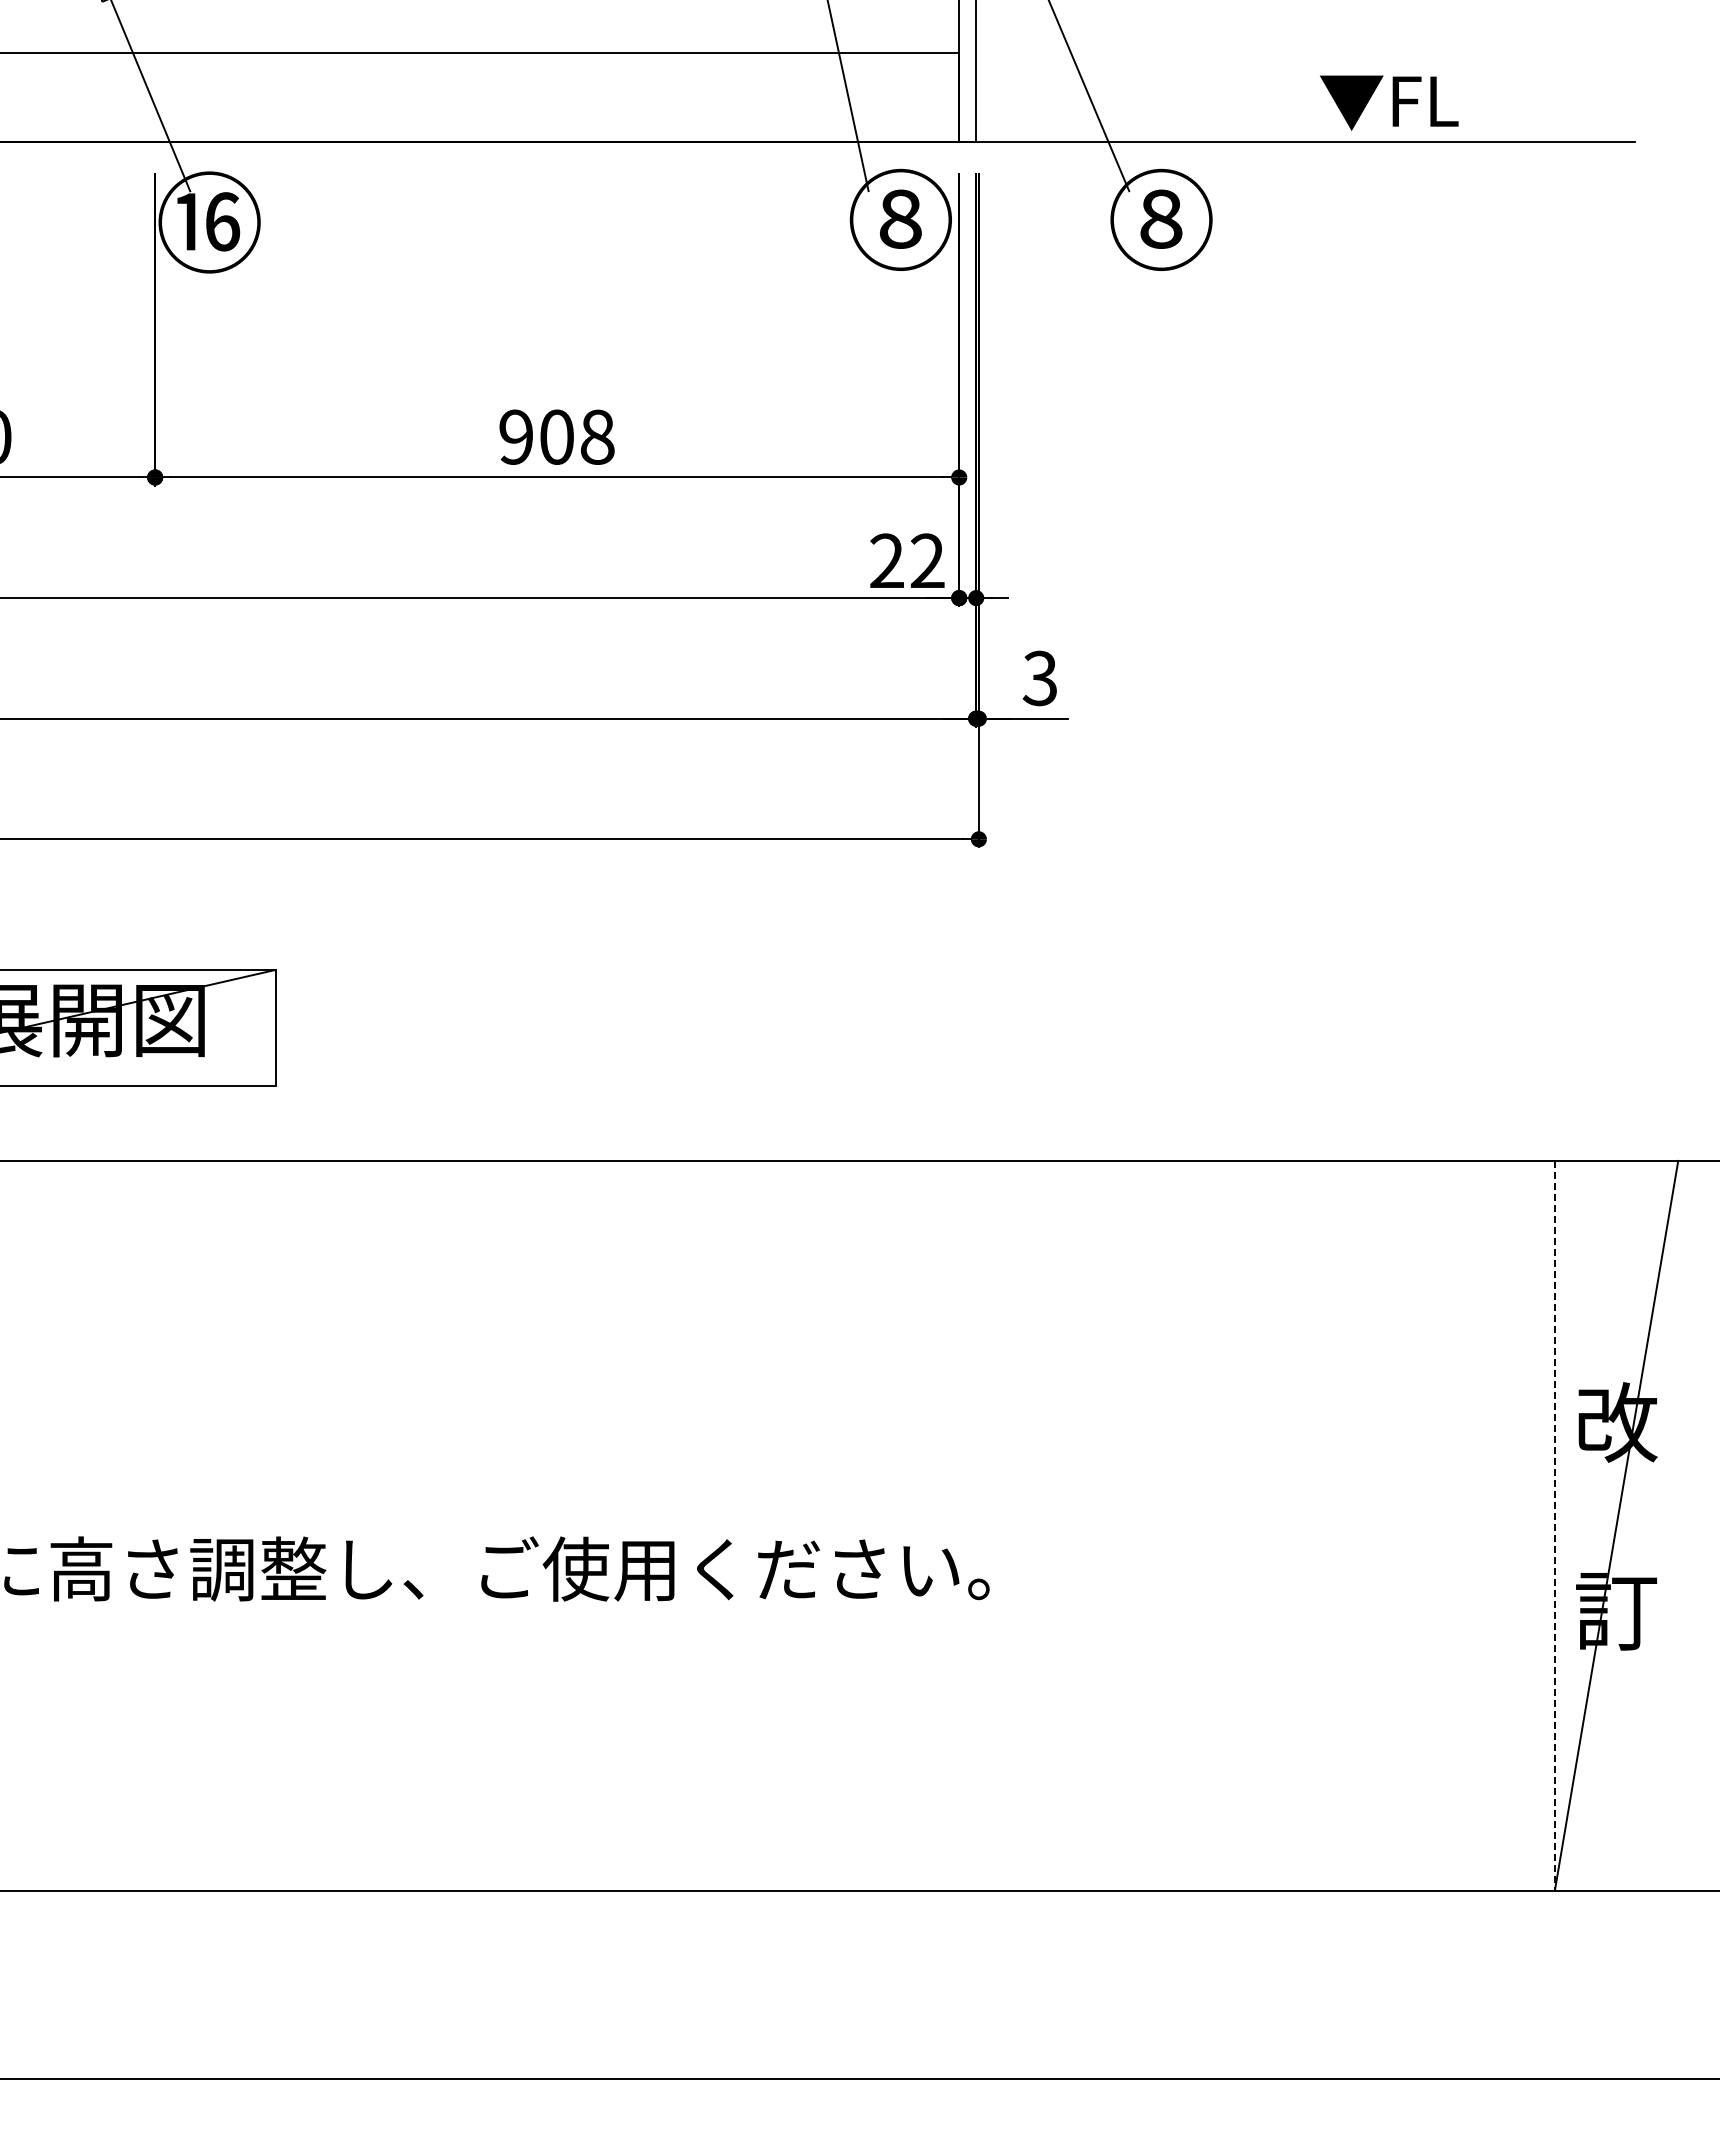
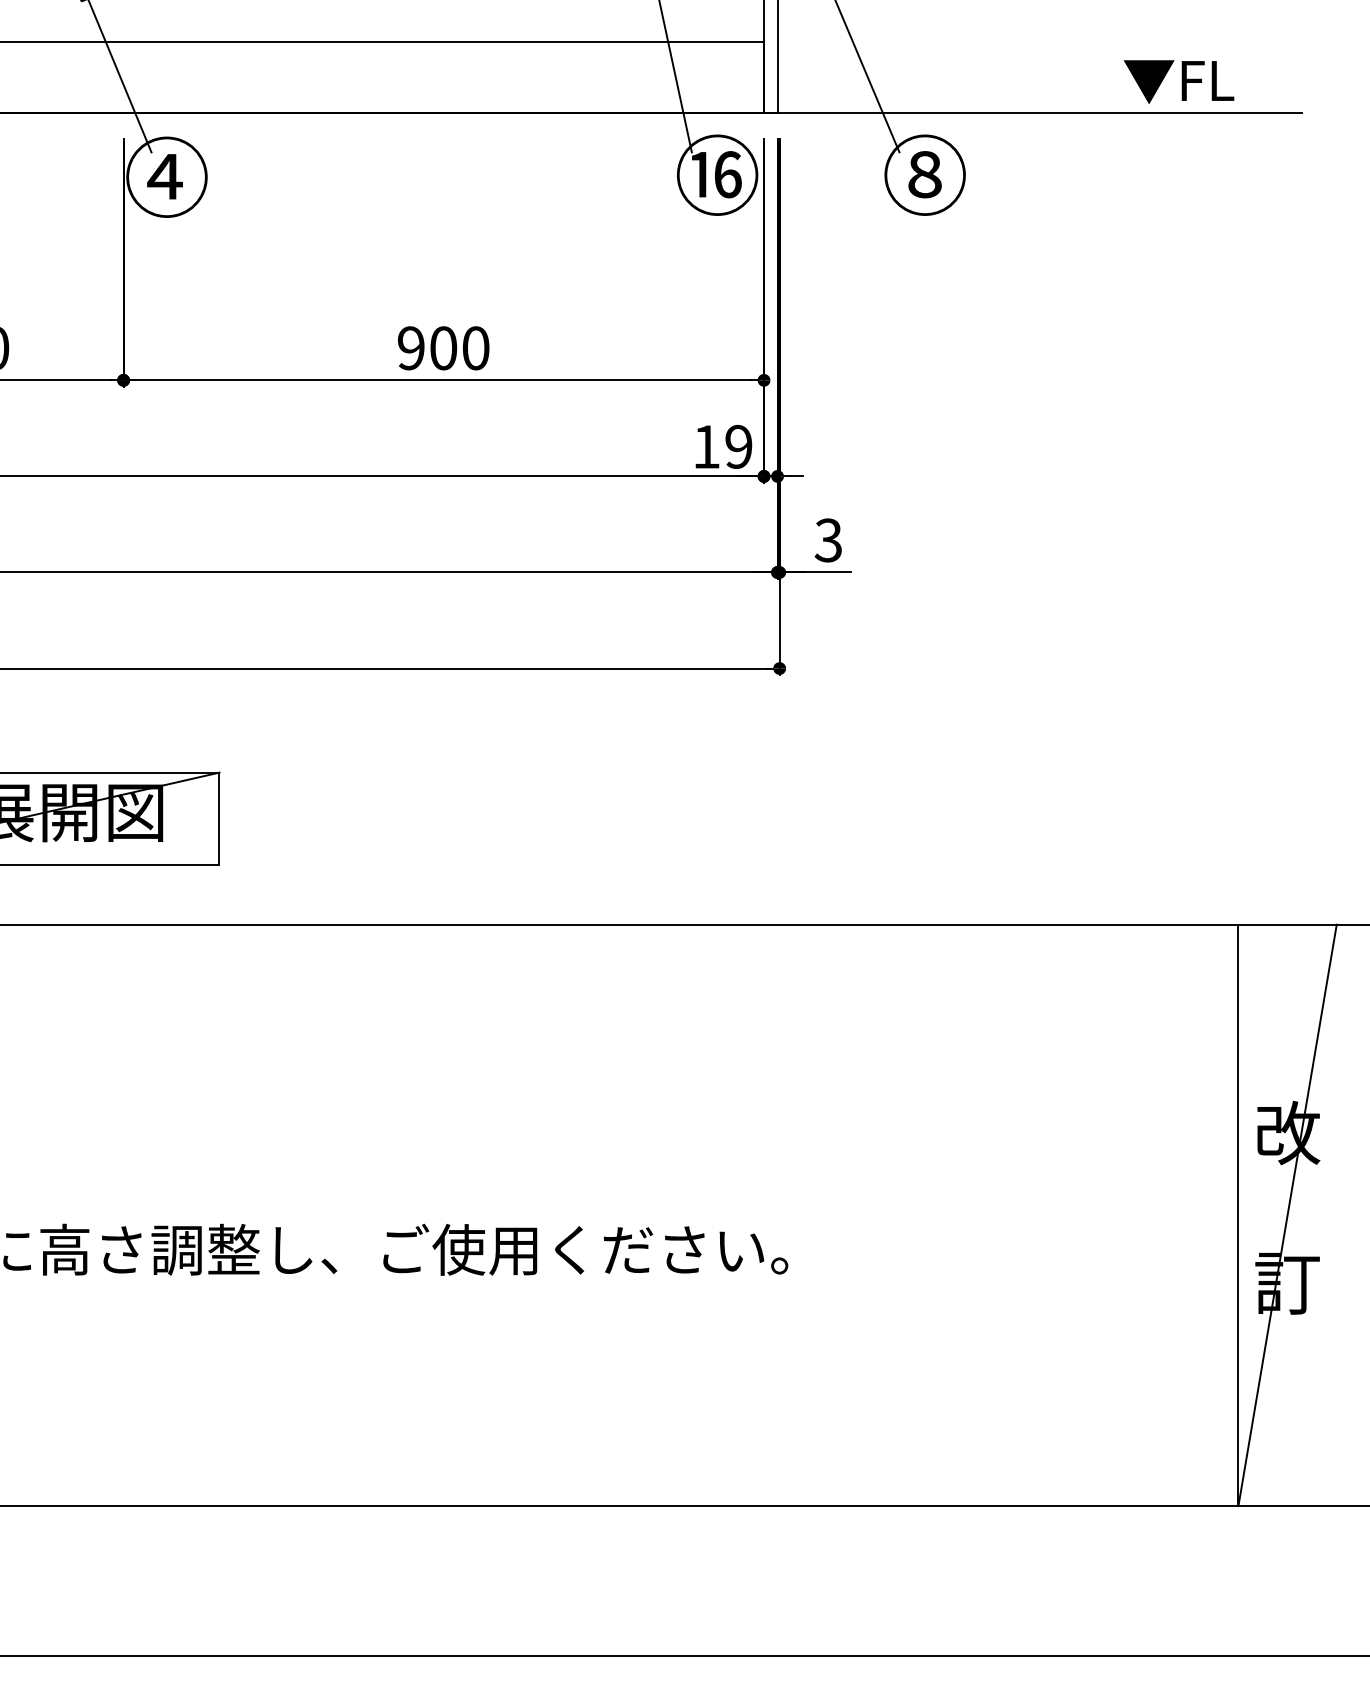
text: (1389, 102) -> (1179, 81), moved
text: (899, 218) -> (716, 174), ⑧ -> ⑯
text: (208, 221) -> (166, 176), ⑯ -> ④
text: (597, 436) -> (475, 347), 908 -> 900
text: (907, 560) -> (722, 446), 22 -> 19
line: (1554, 1525) -> (1238, 1215), dashed -> solid

